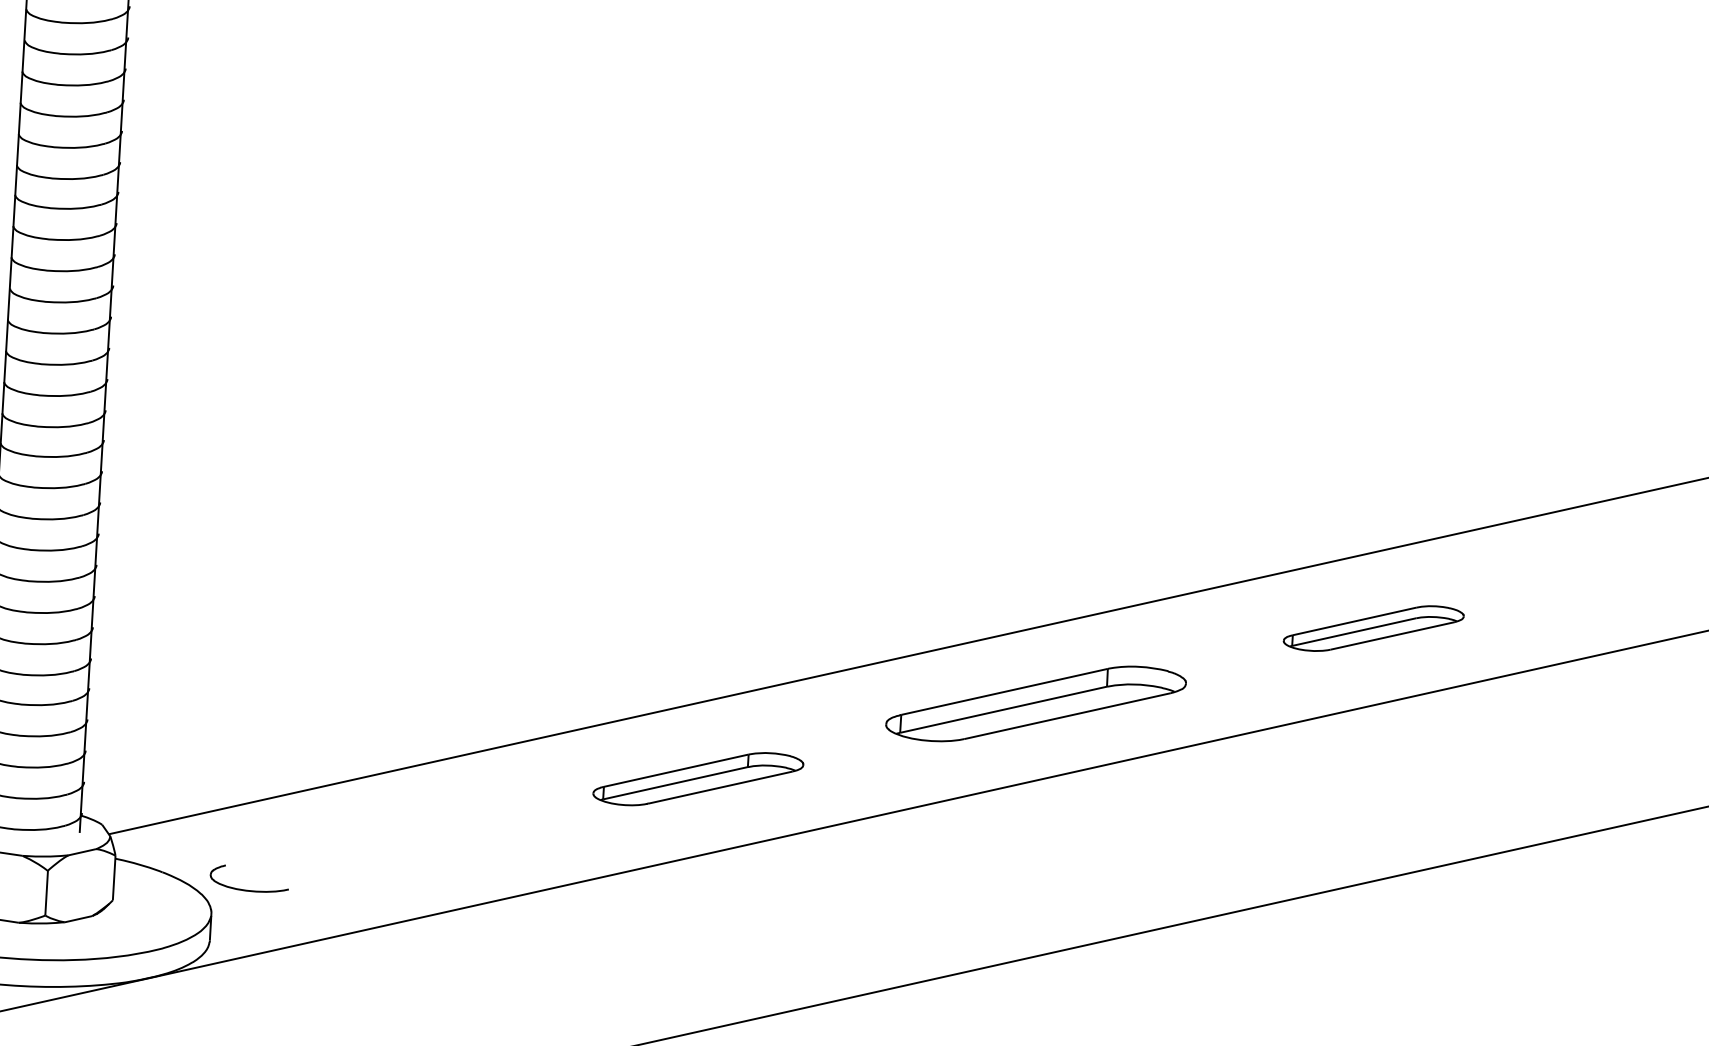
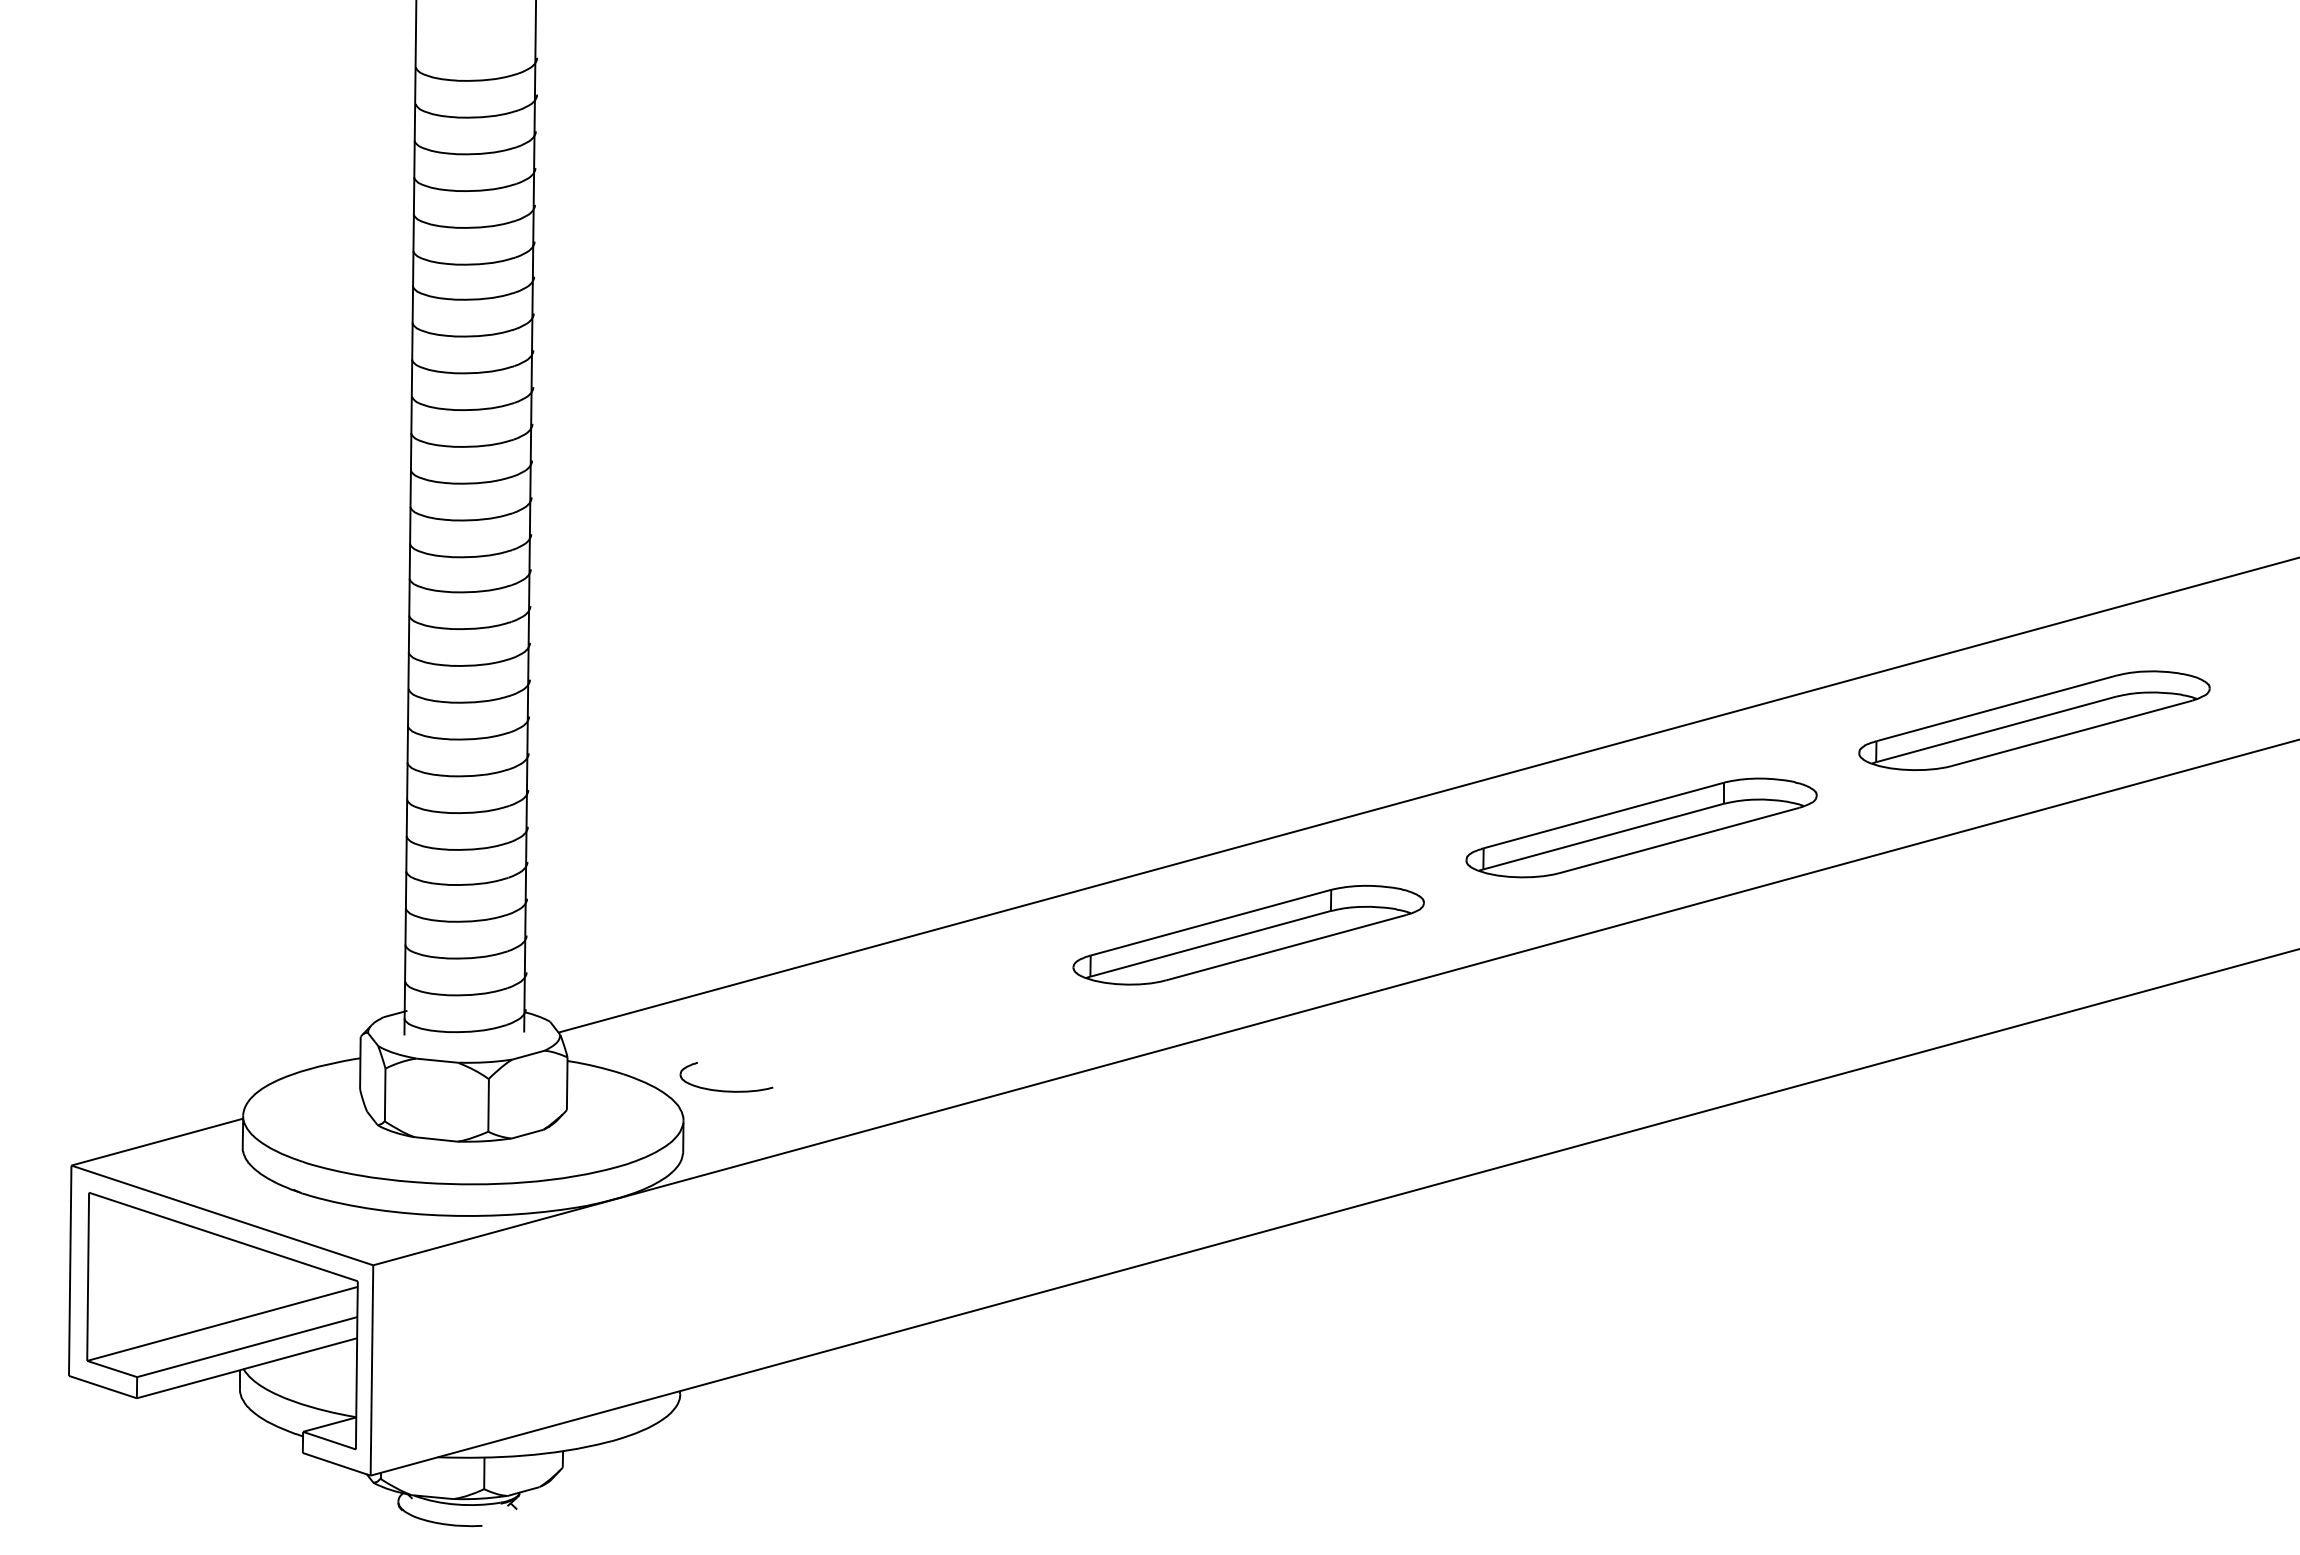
part: (1373, 628) -> (2034, 720), size x1.67
part: (698, 778) -> (1248, 934), size x1.43

